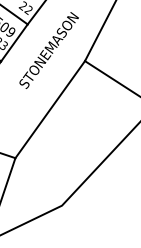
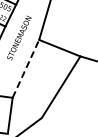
line: (49, 108) -> (25, 68), solid -> dashed

